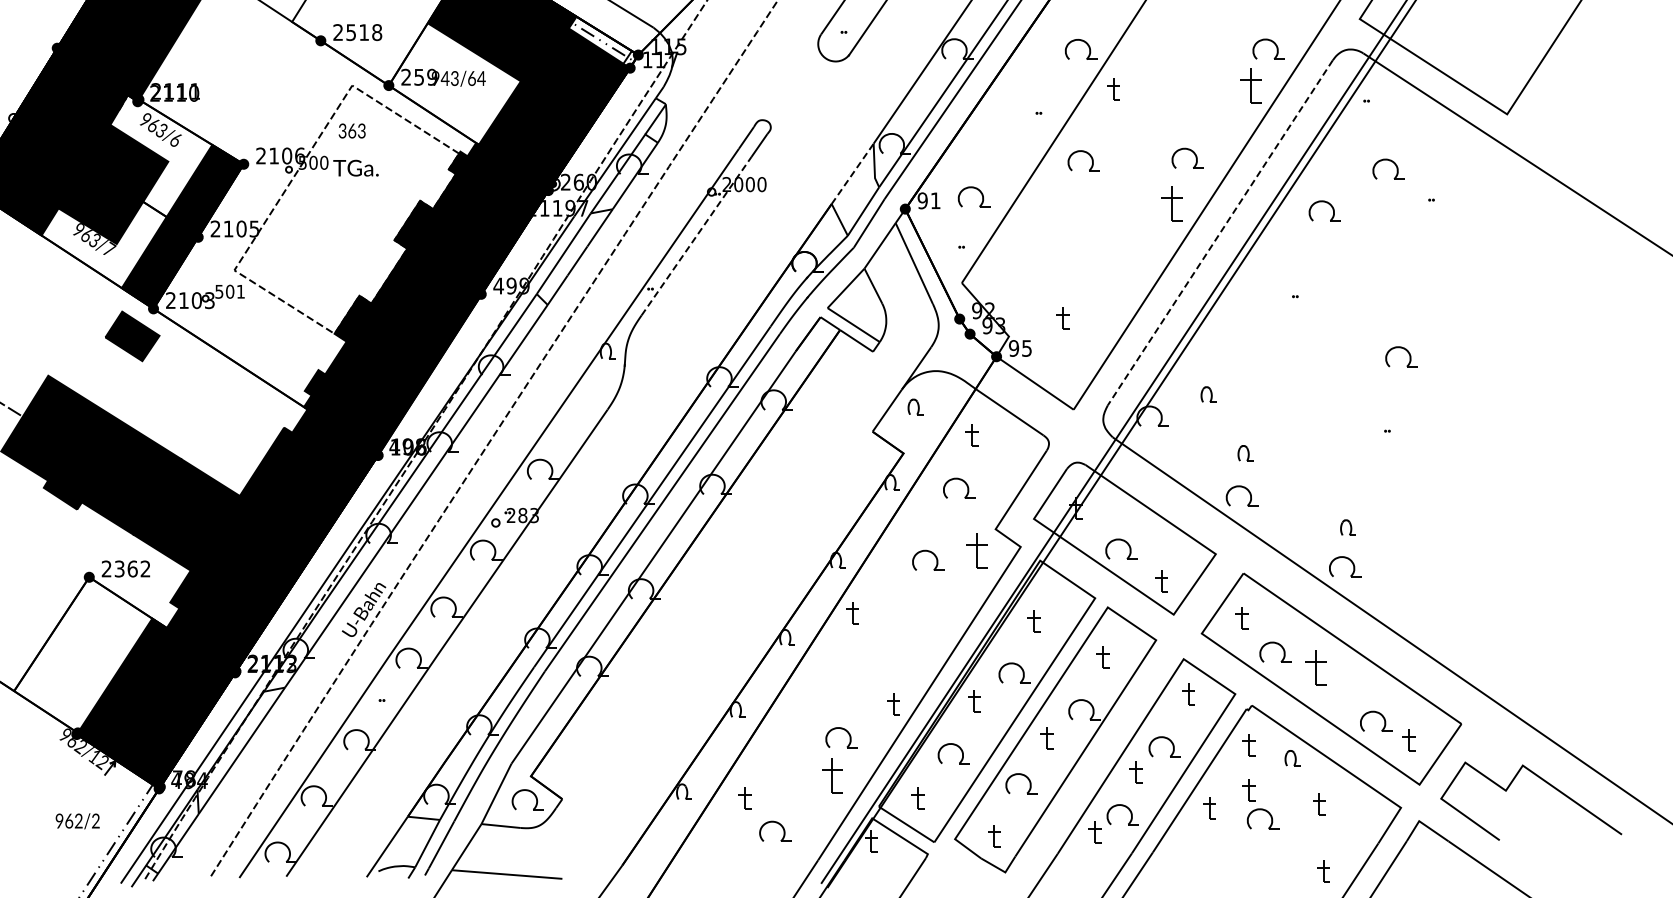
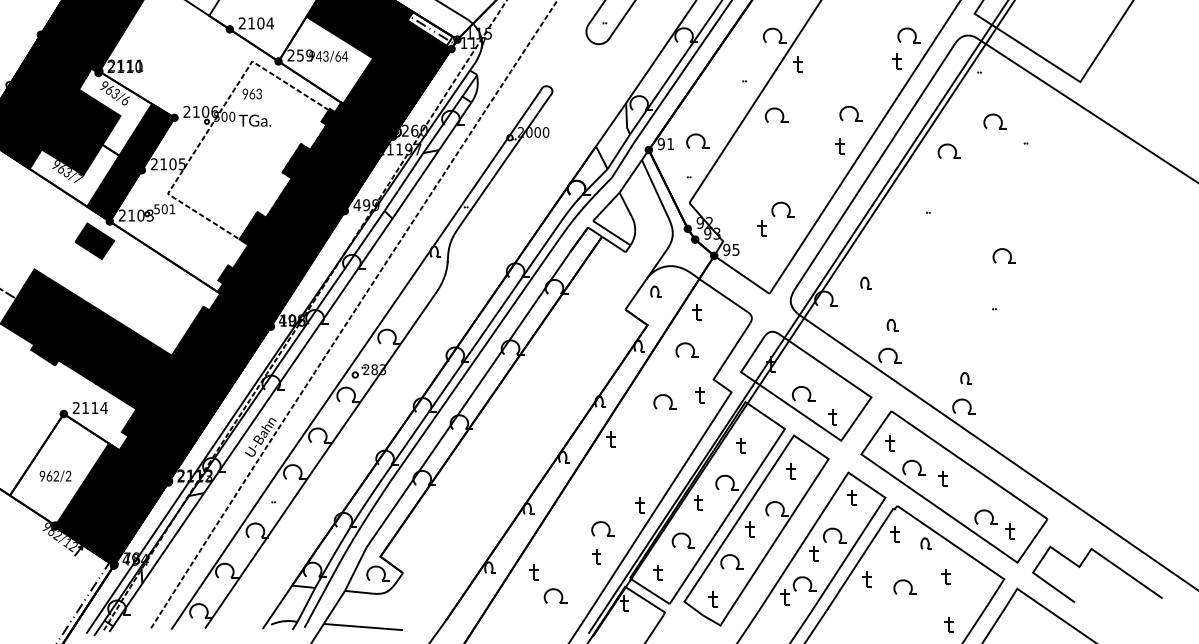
text: (364, 32) -> (261, 23), 2518 -> 2104
part: (1250, 85) -> (896, 61), size x0.62
text: (342, 131) -> (245, 94), 363 -> 963
line: (852, 173) -> (610, 124), dashed -> solid
part: (1171, 204) -> (839, 146), size x0.62
line: (1220, 232) -> (874, 166), dashed -> solid
line: (696, 235) -> (499, 168), dashed -> solid
part: (1097, 286) -> (786, 205), added
part: (976, 550) -> (699, 394), size x0.62
text: (132, 568) -> (94, 407), 2362 -> 2114
part: (1315, 667) -> (942, 478), size x0.62
part: (832, 776) -> (596, 556), size x0.62
part: (1248, 790) -> (894, 566), removed
text: (77, 821) -> (55, 476), moved

